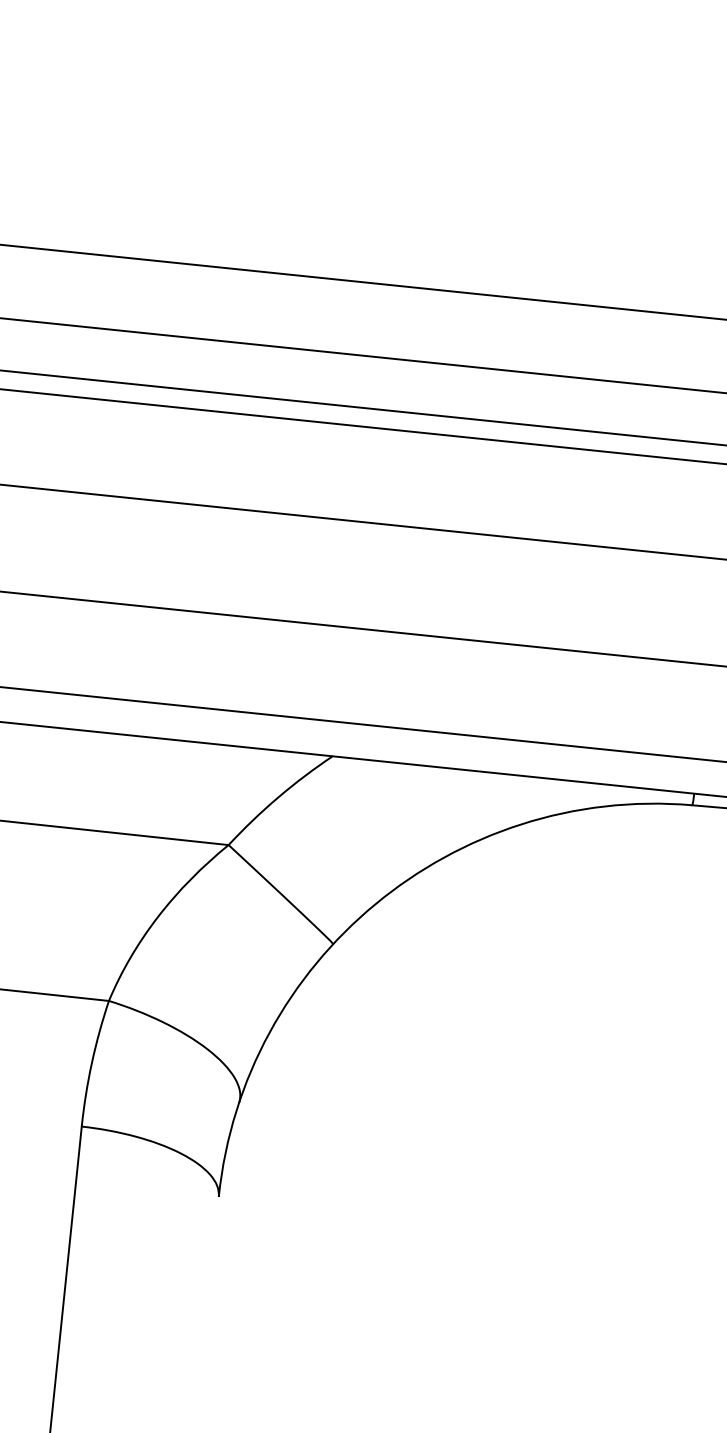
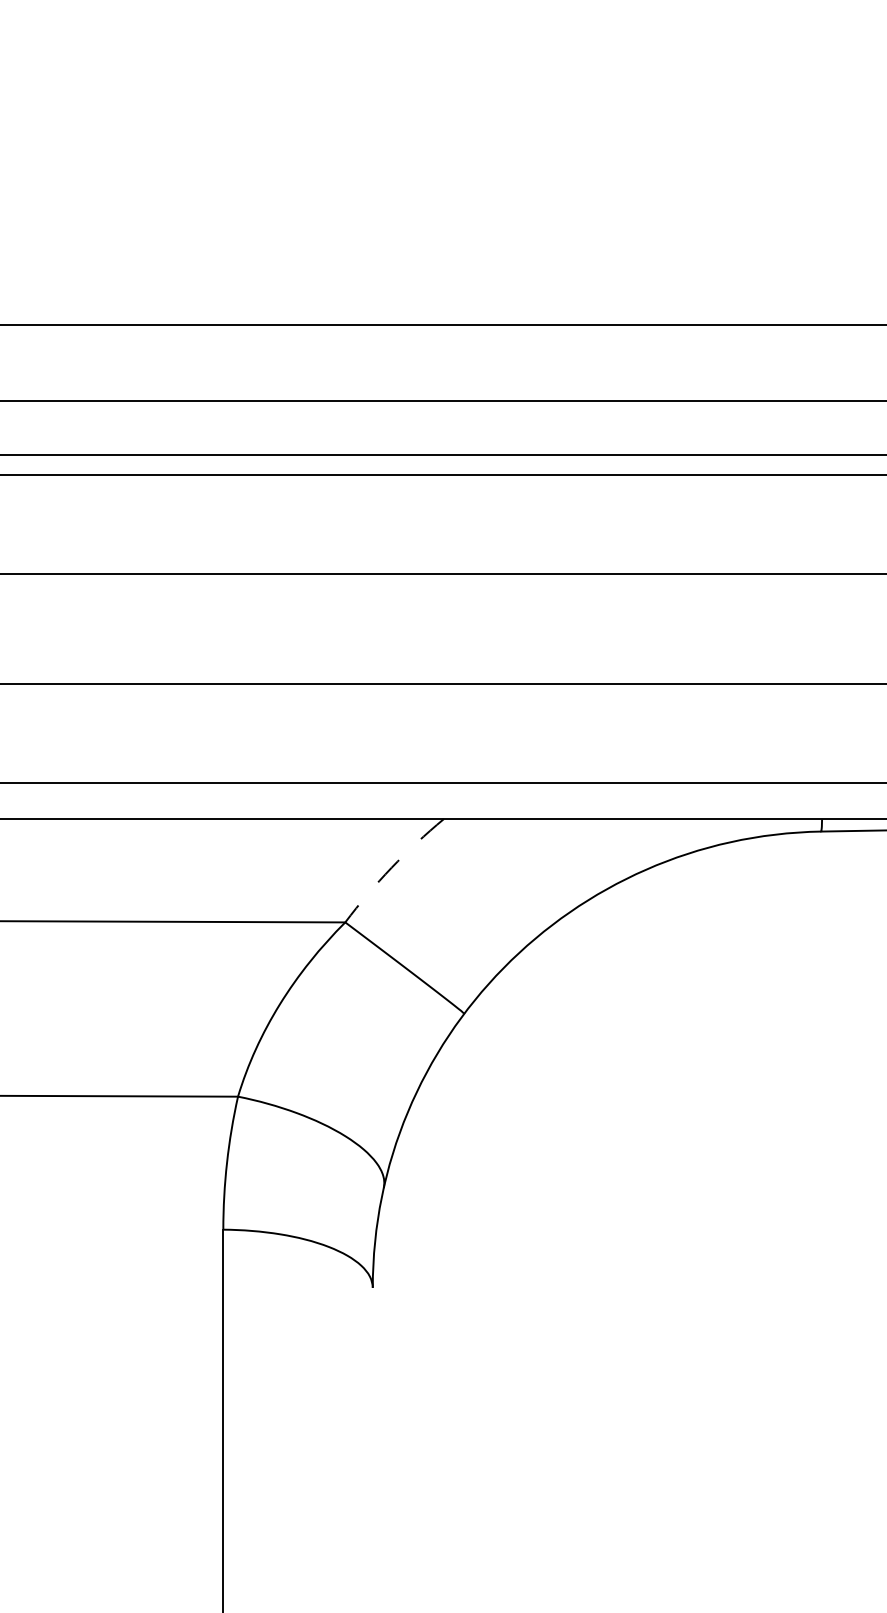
arc: (278, 797) -> (391, 867), solid -> dashed

